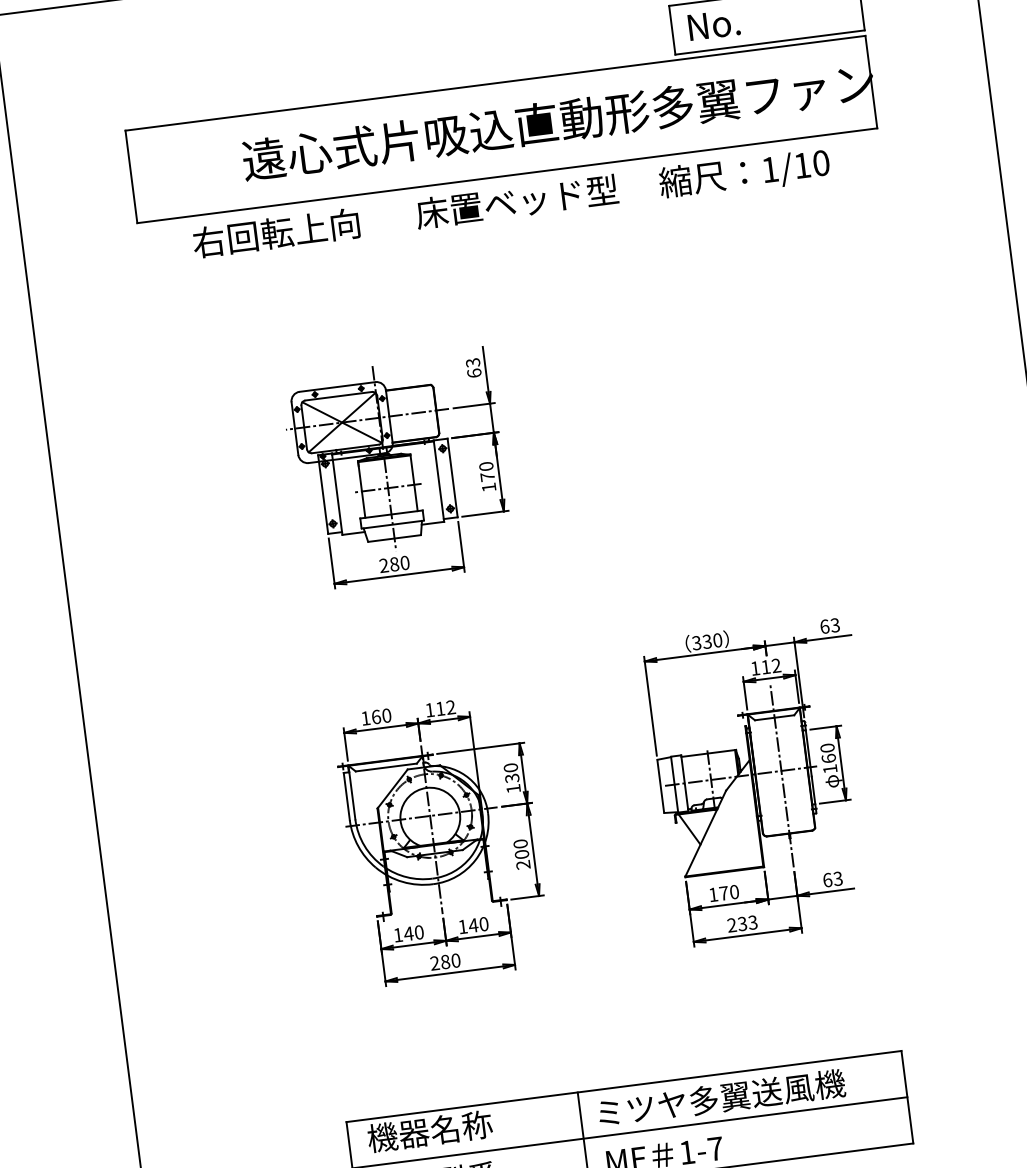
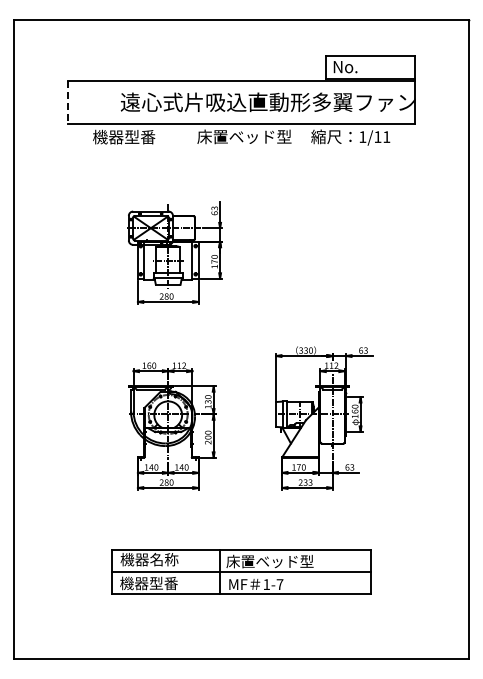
text: (820, 164) -> (386, 137), 1/10 -> 1/11
line: (131, 176) -> (68, 102), solid -> dashed
text: (275, 231) -> (131, 136), 右回転上向 -> 機器型番
text: (718, 1098) -> (284, 561), ミツヤ多翼送風機 -> 床置ベッド型

